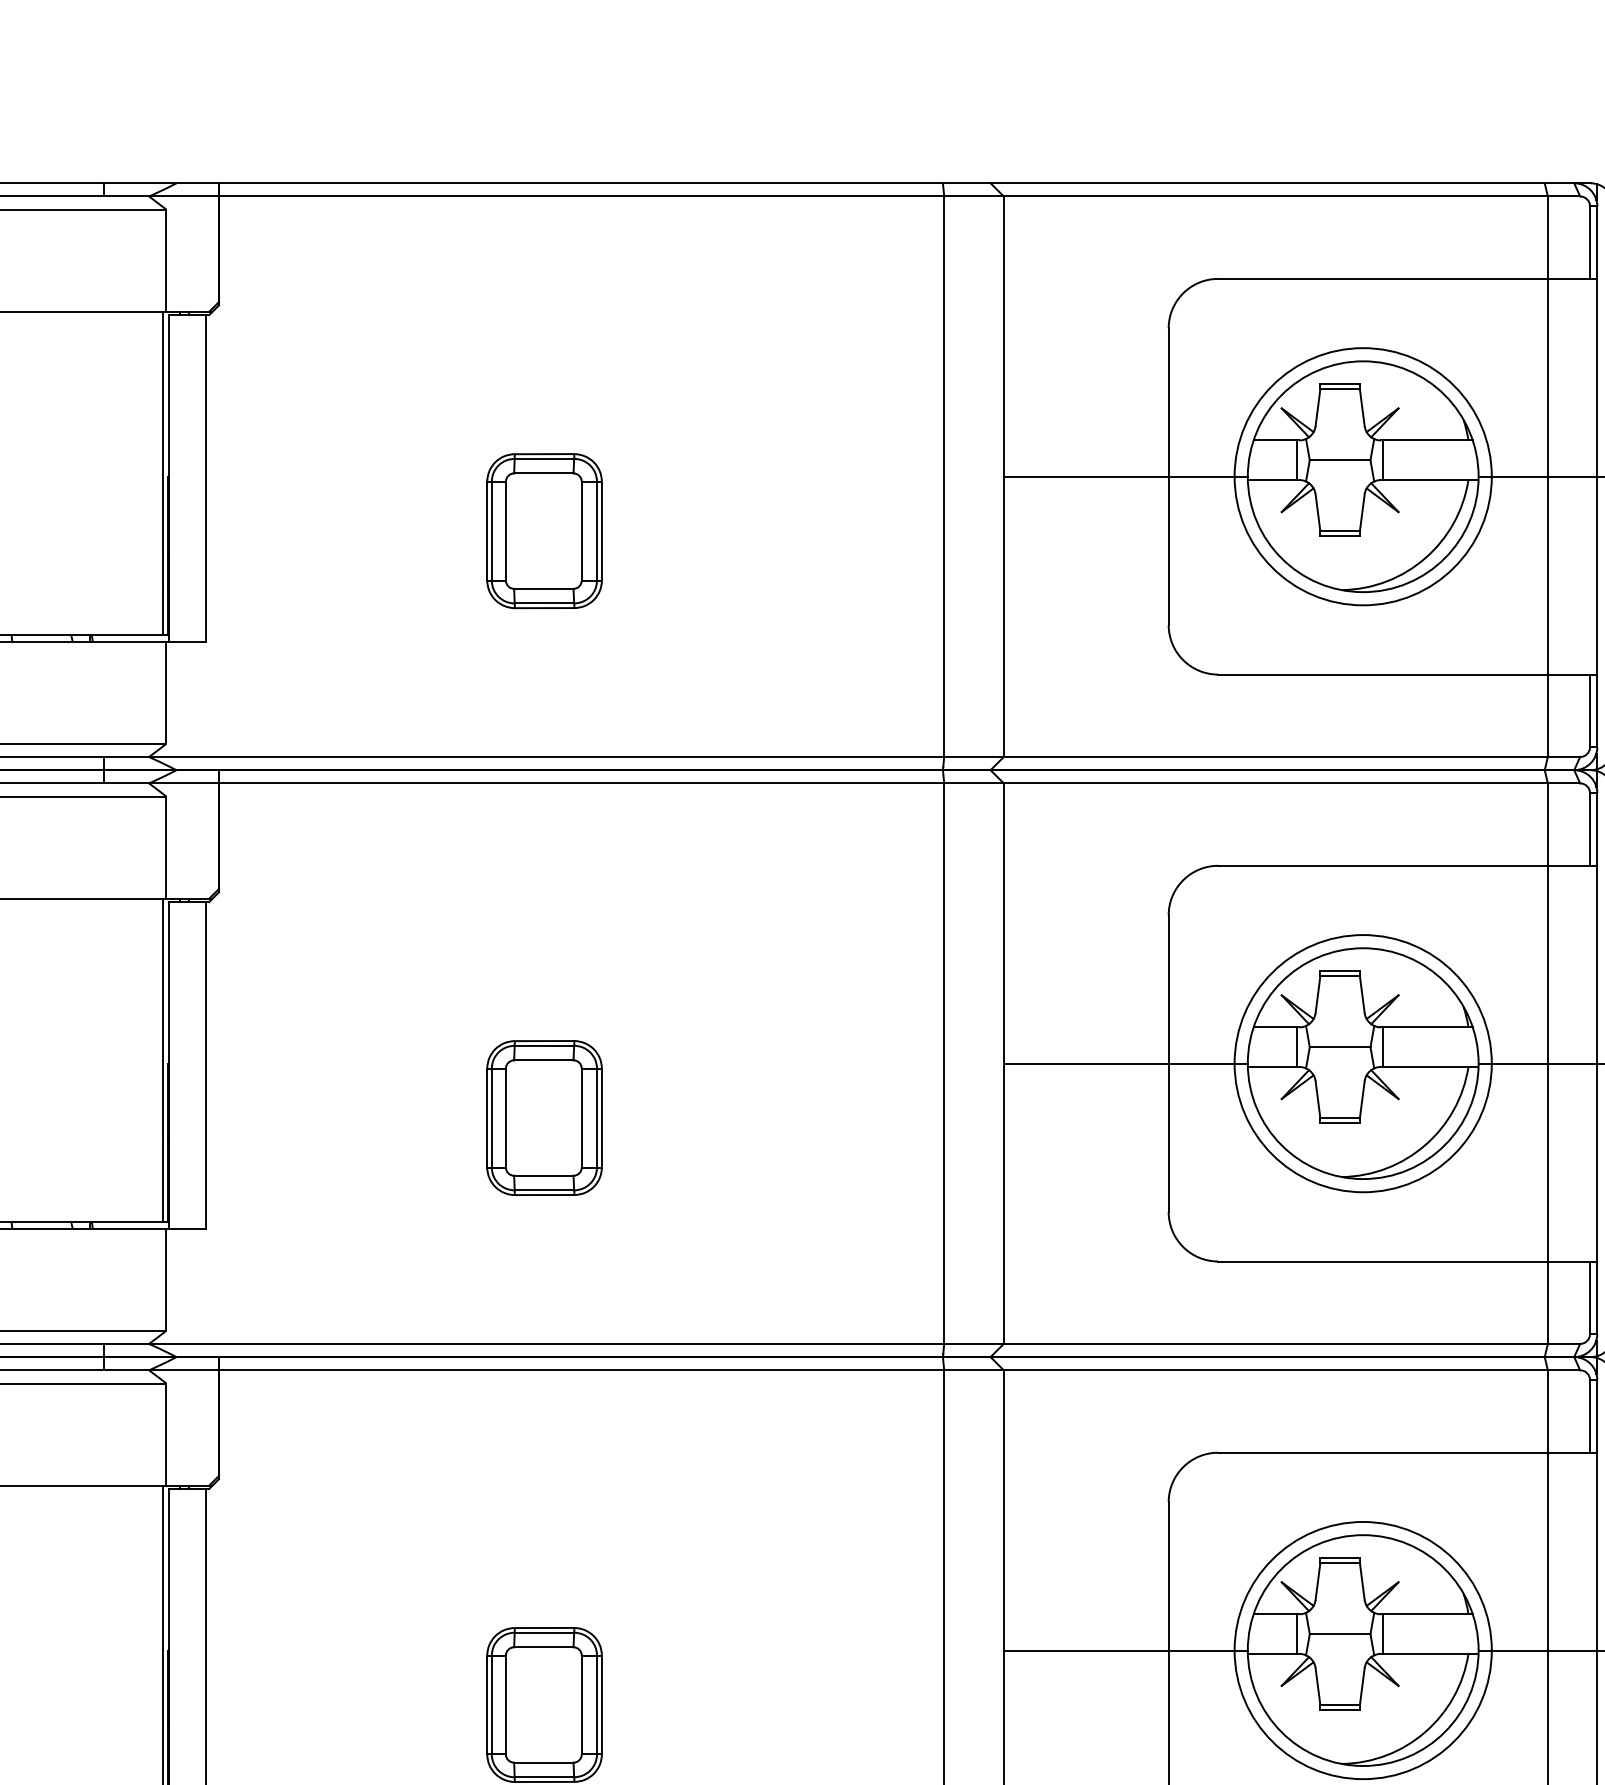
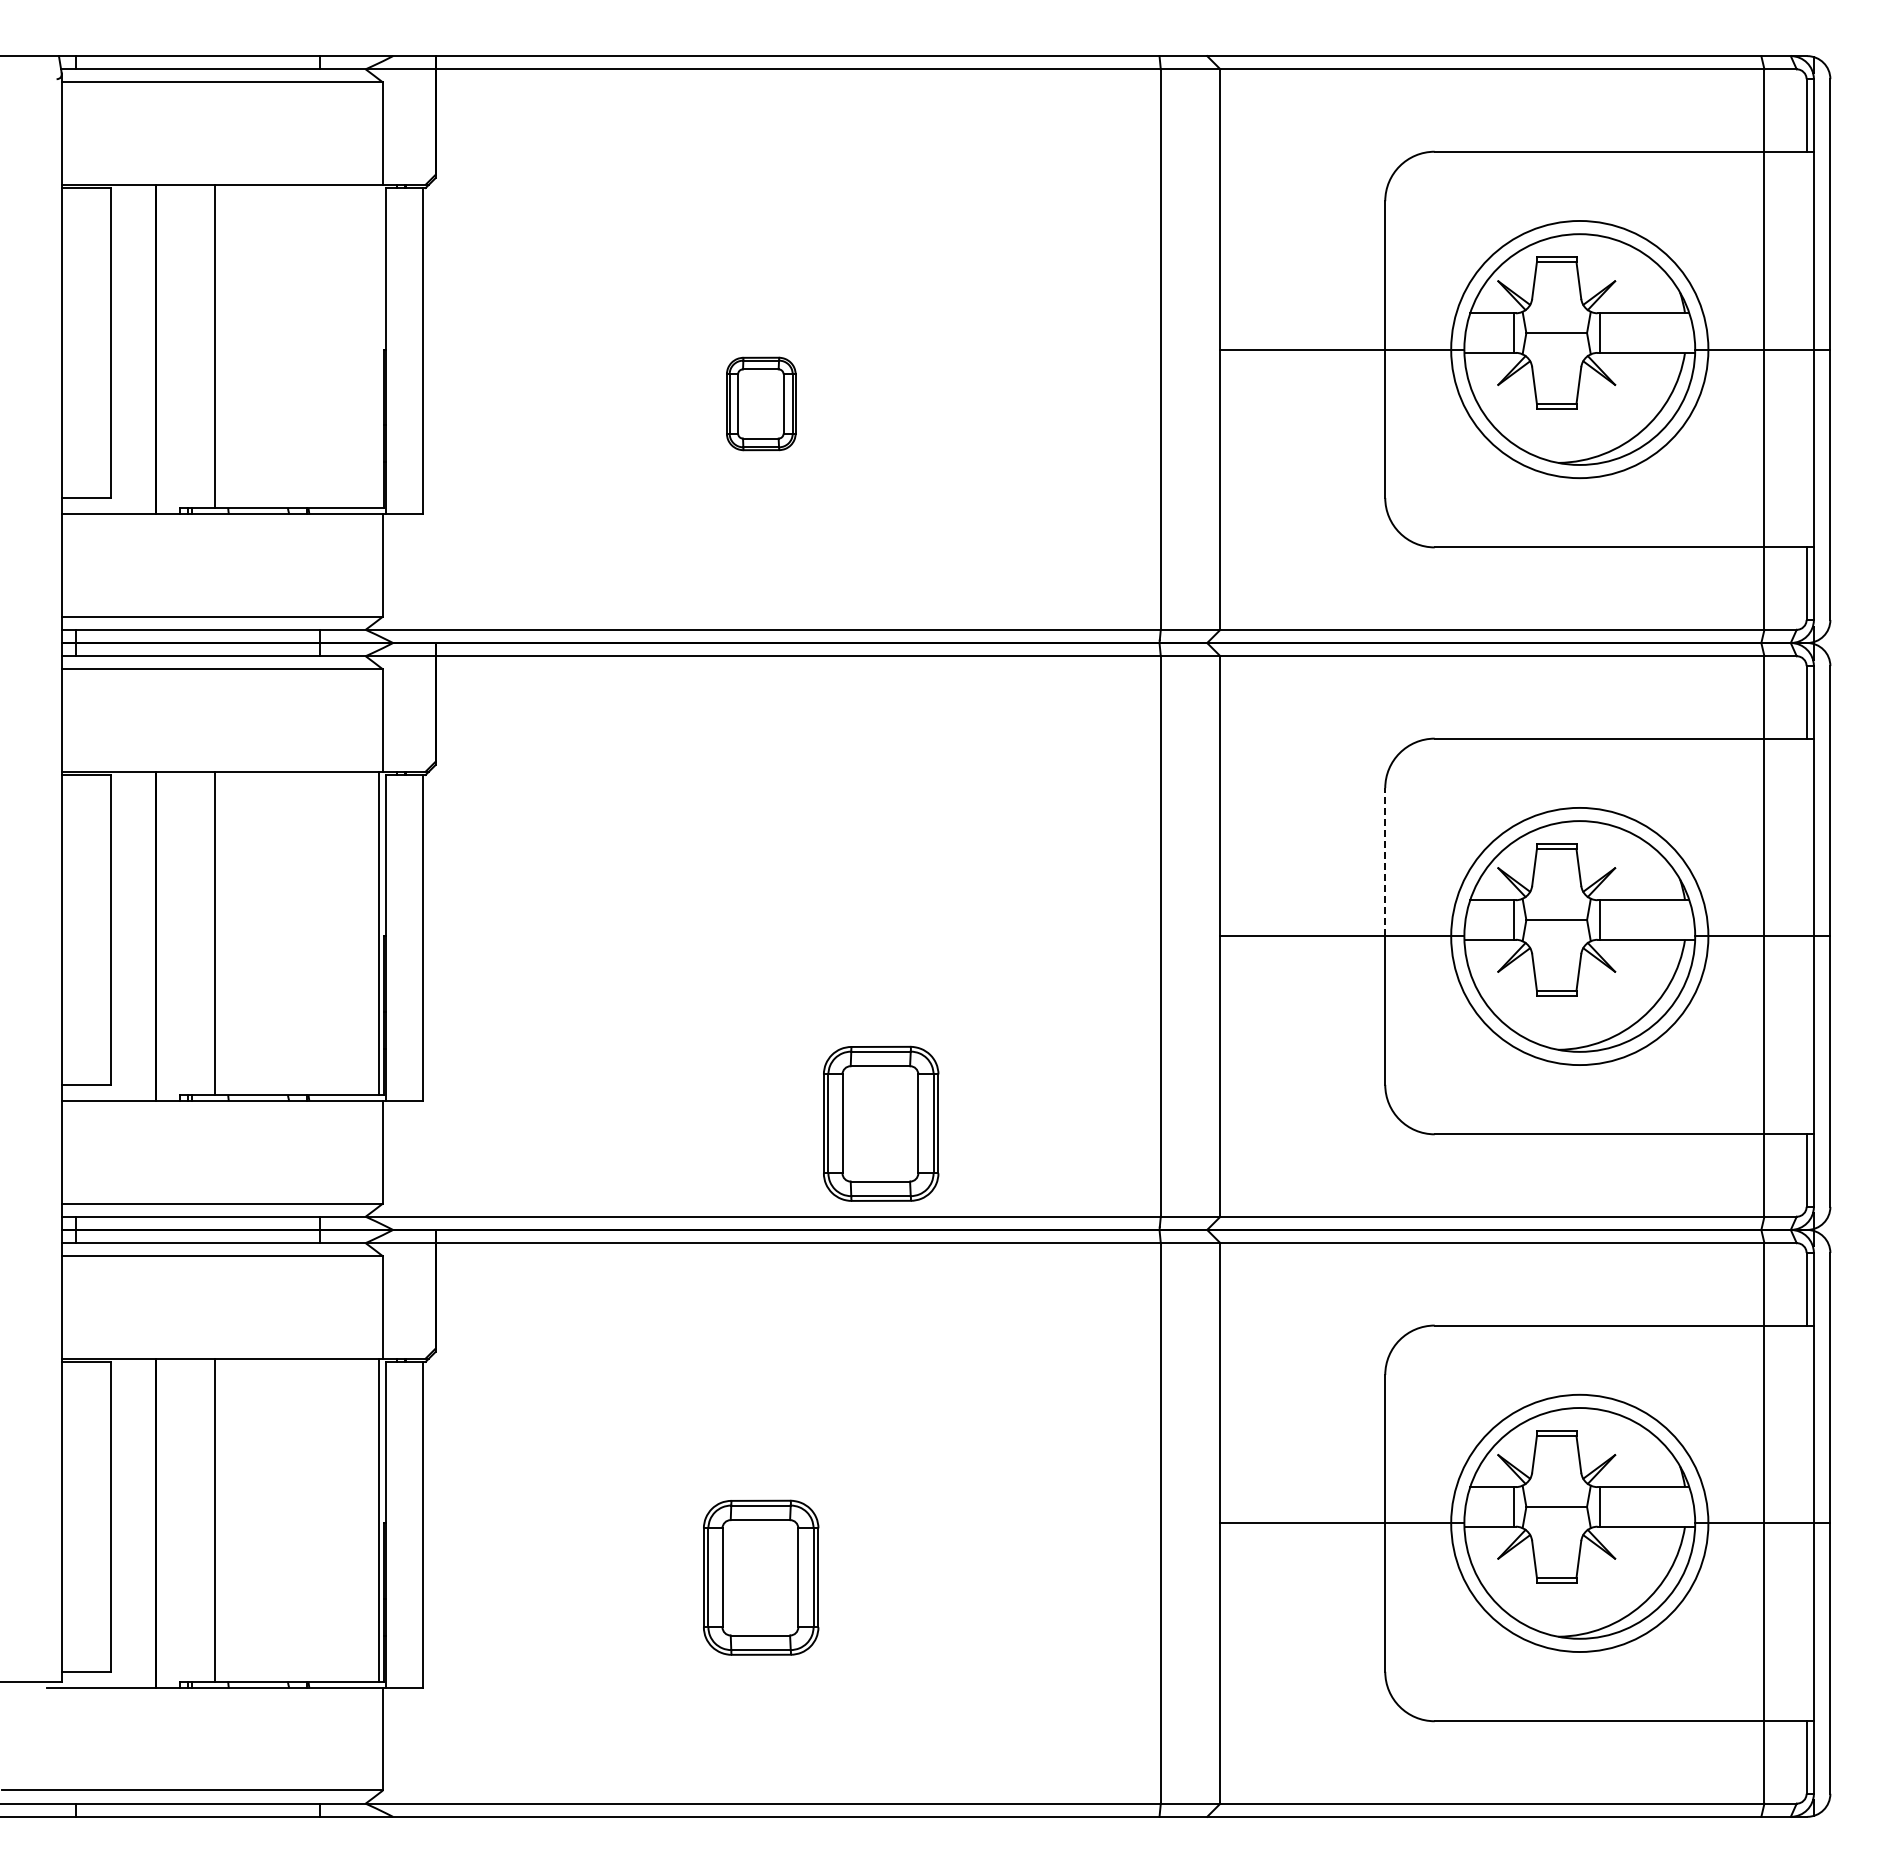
line: (162, 472) -> (379, 345), removed
part: (544, 530) -> (761, 403), size x0.6
line: (1168, 988) -> (1385, 861), solid -> dashed
part: (544, 1117) -> (881, 1123), moved

